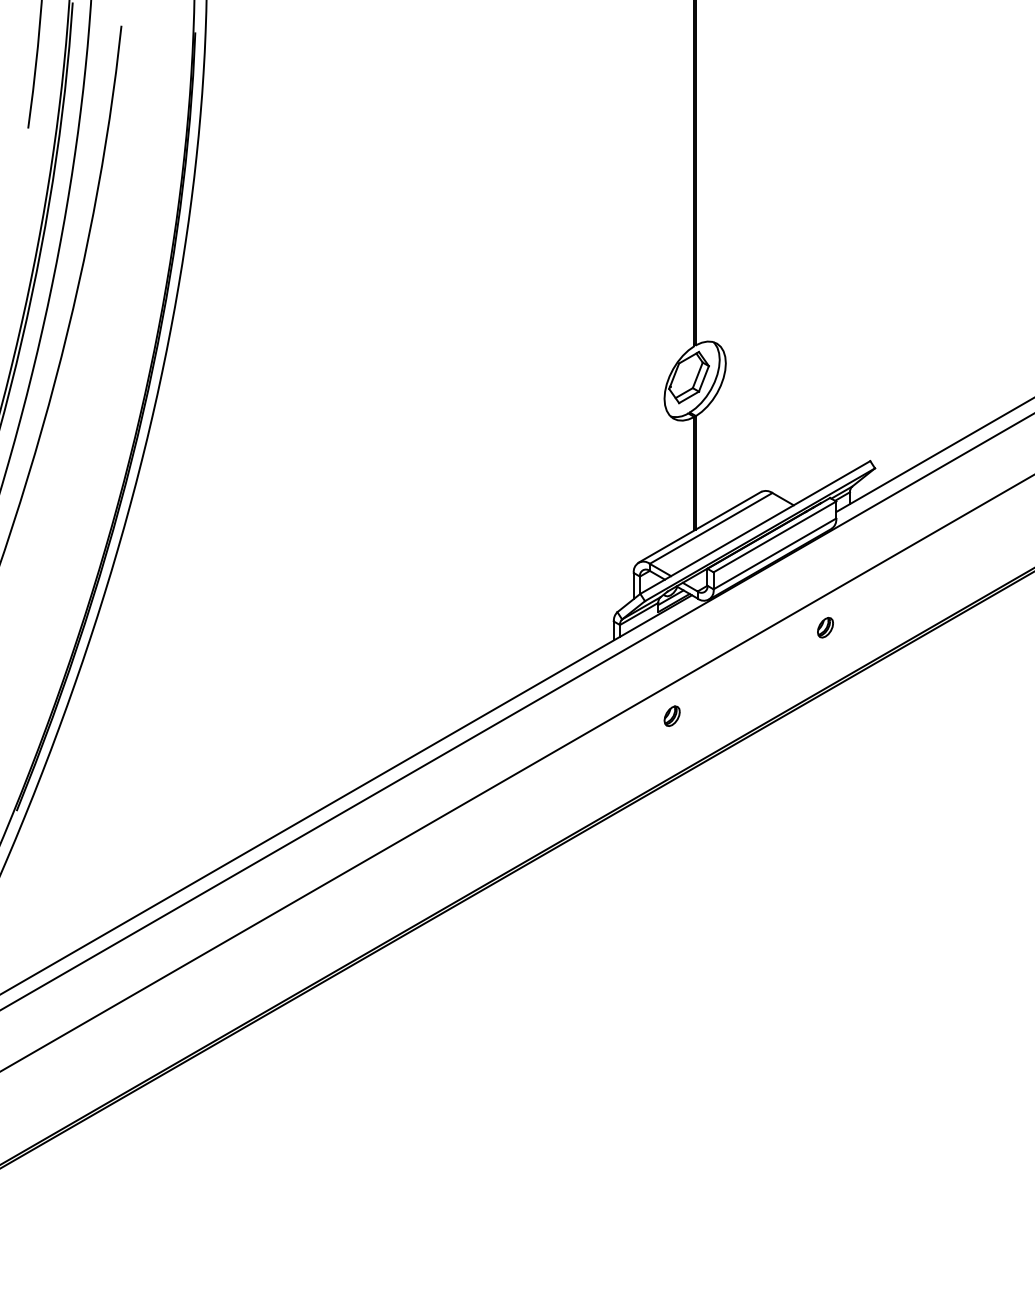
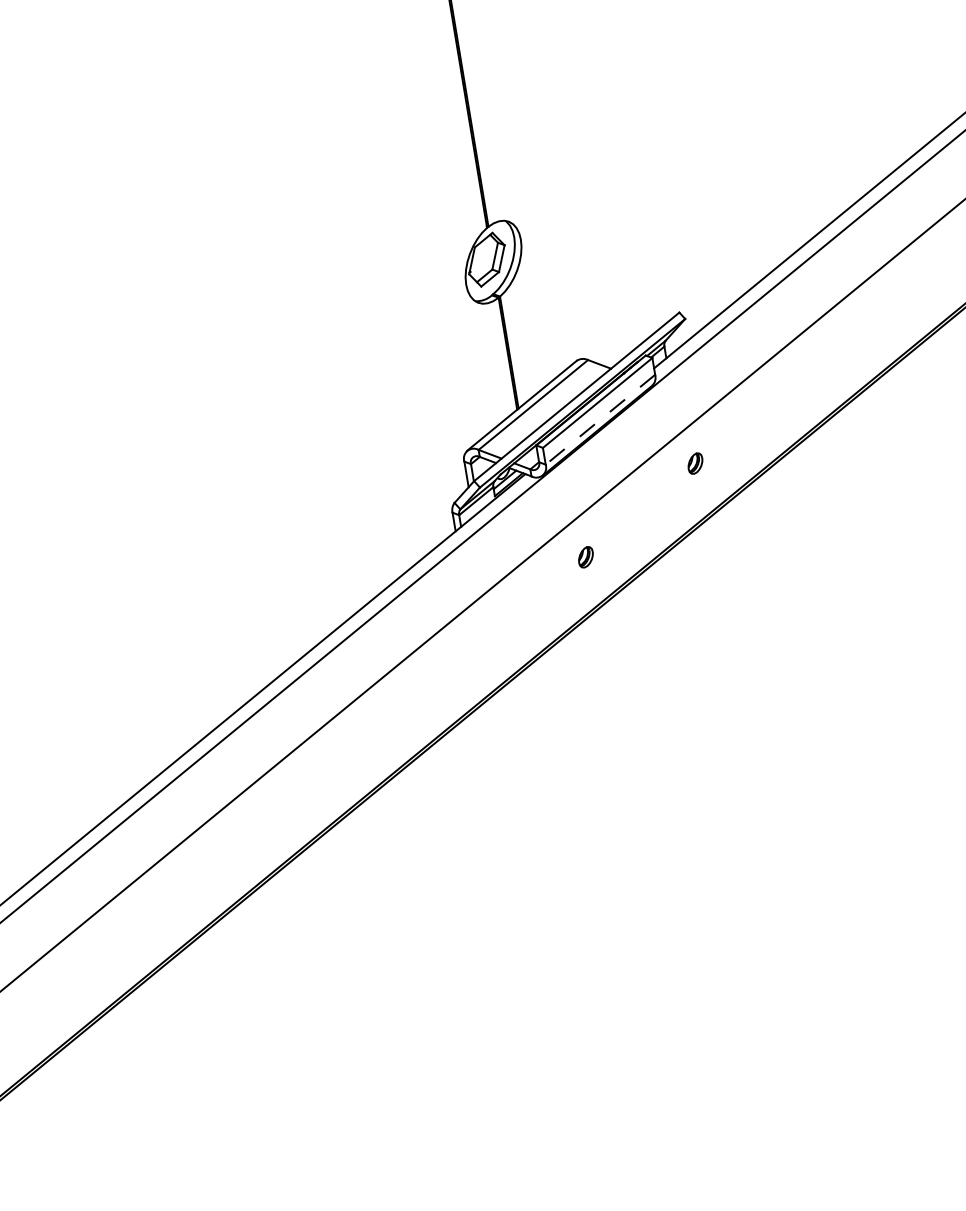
line: (774, 553) -> (599, 419), solid -> dashed
part: (825, 627) -> (695, 463), moved
part: (671, 715) -> (585, 556), moved

